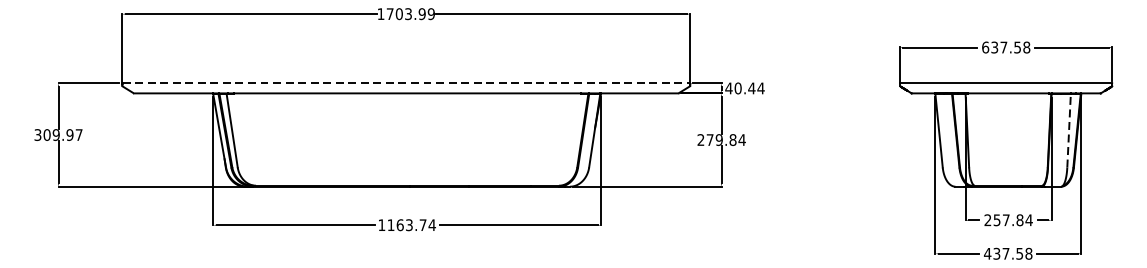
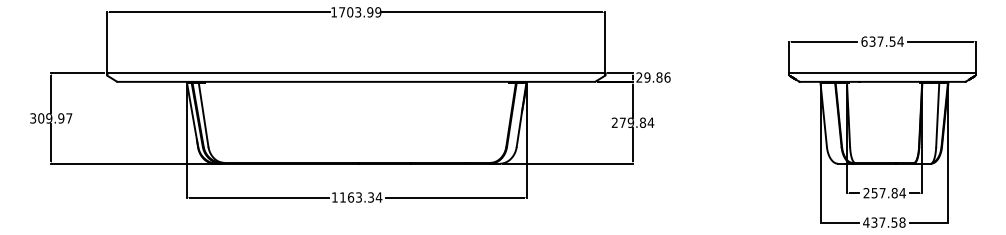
text: (1026, 47) -> (900, 41), 637.58 -> 637.54
line: (406, 83) -> (356, 73), dashed -> solid
text: (745, 88) -> (653, 77), 40.44 -> 29.86
line: (1068, 130) -> (937, 114), dashed -> solid
text: (422, 225) -> (370, 197), 1163.74 -> 1163.34

